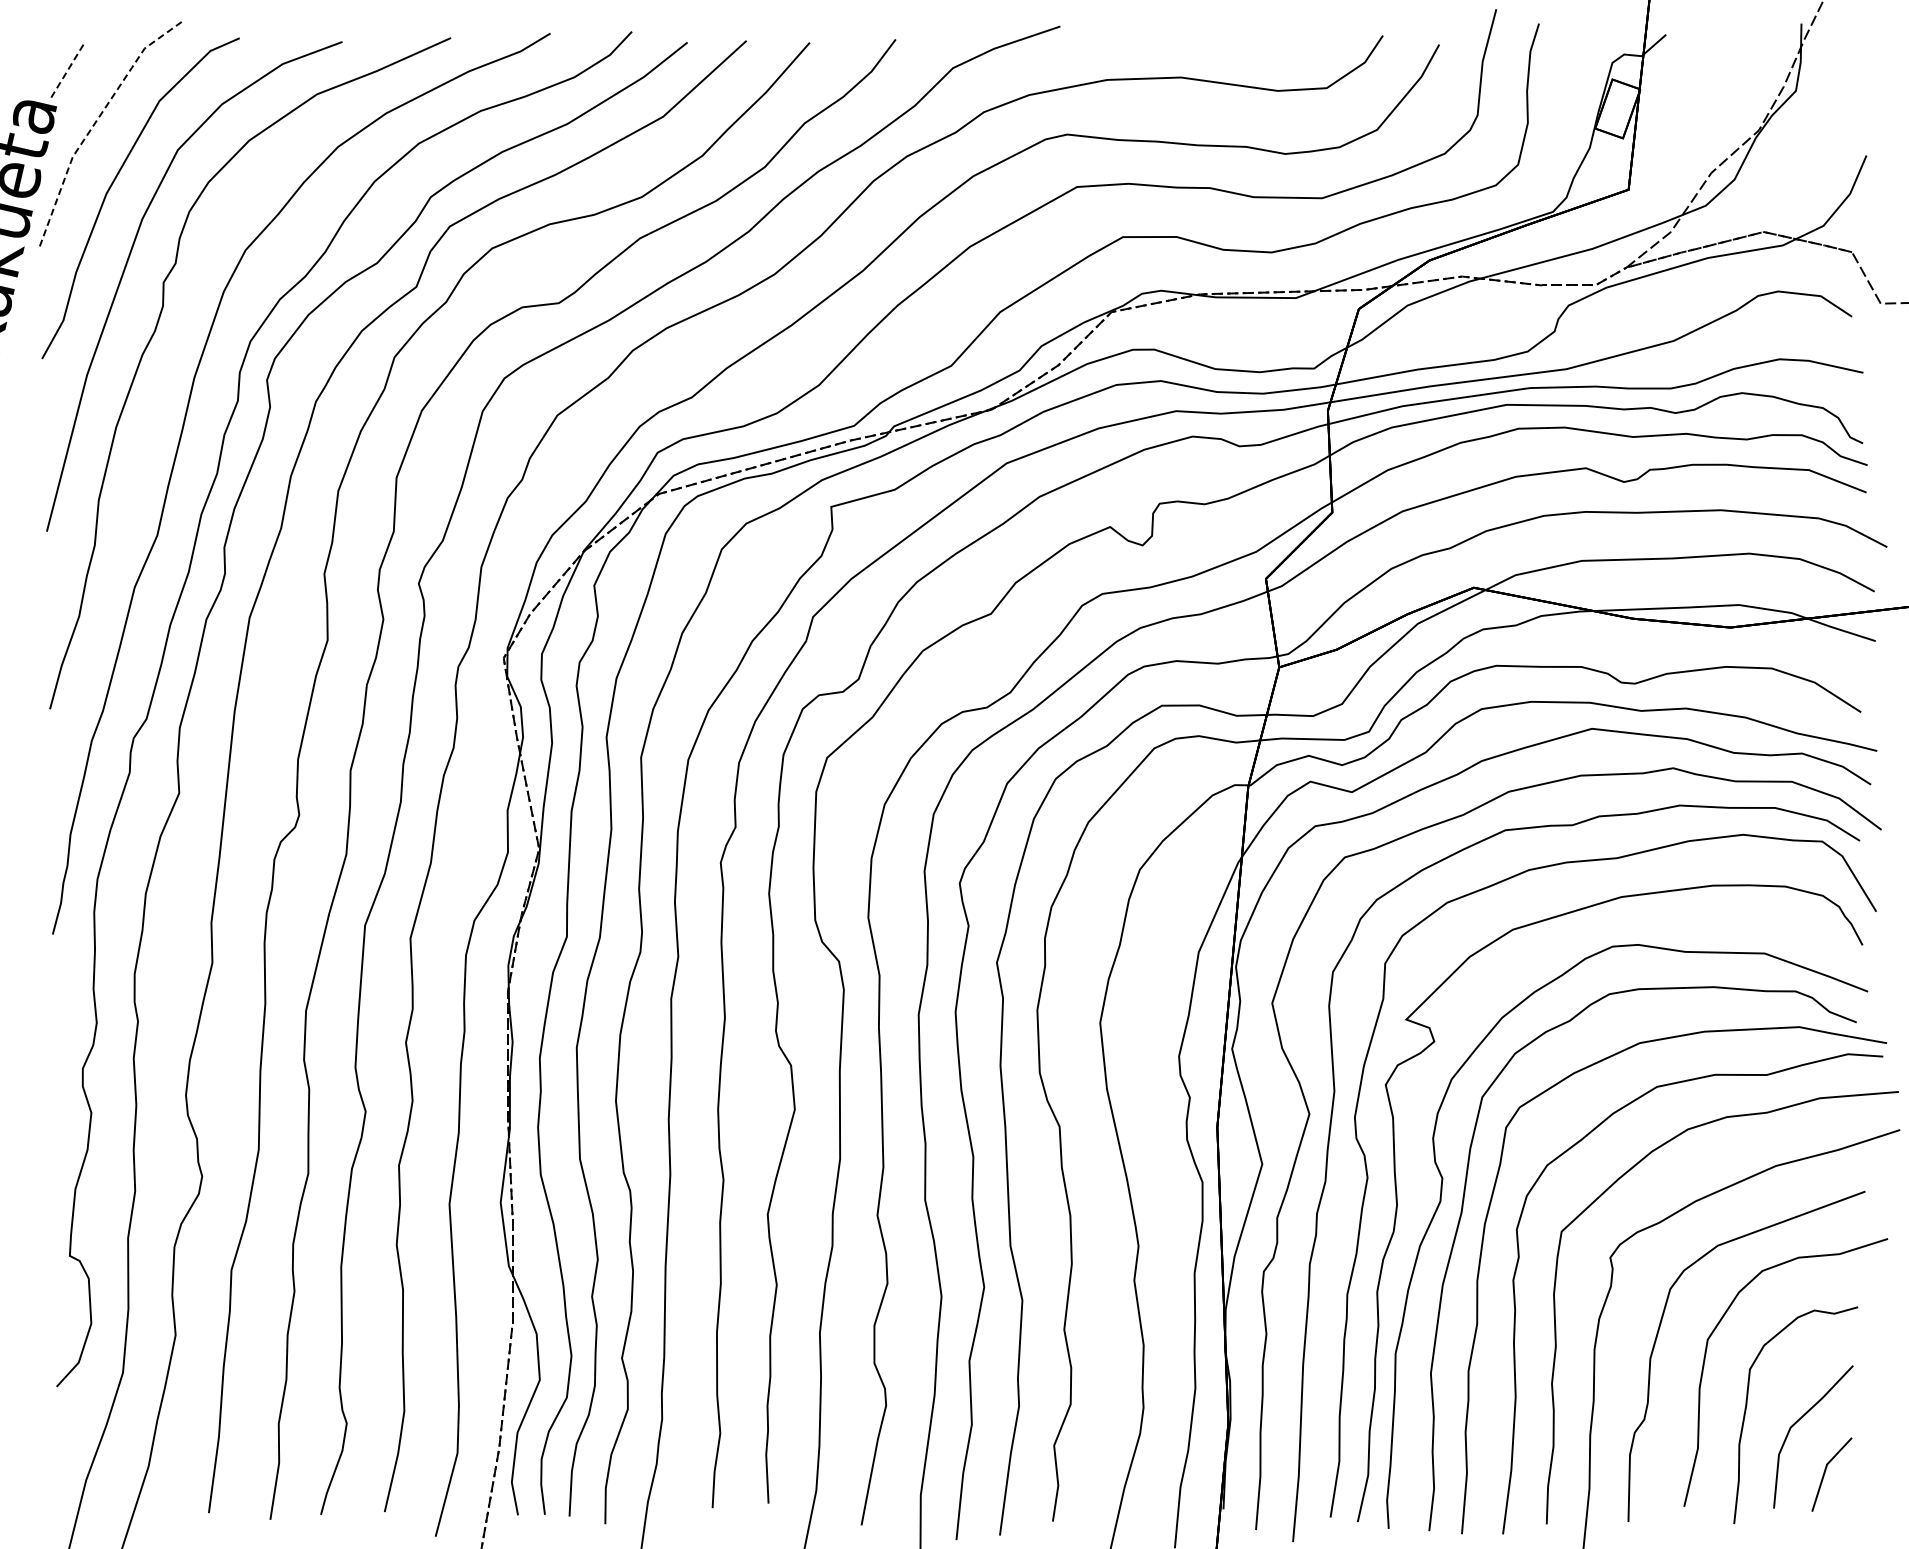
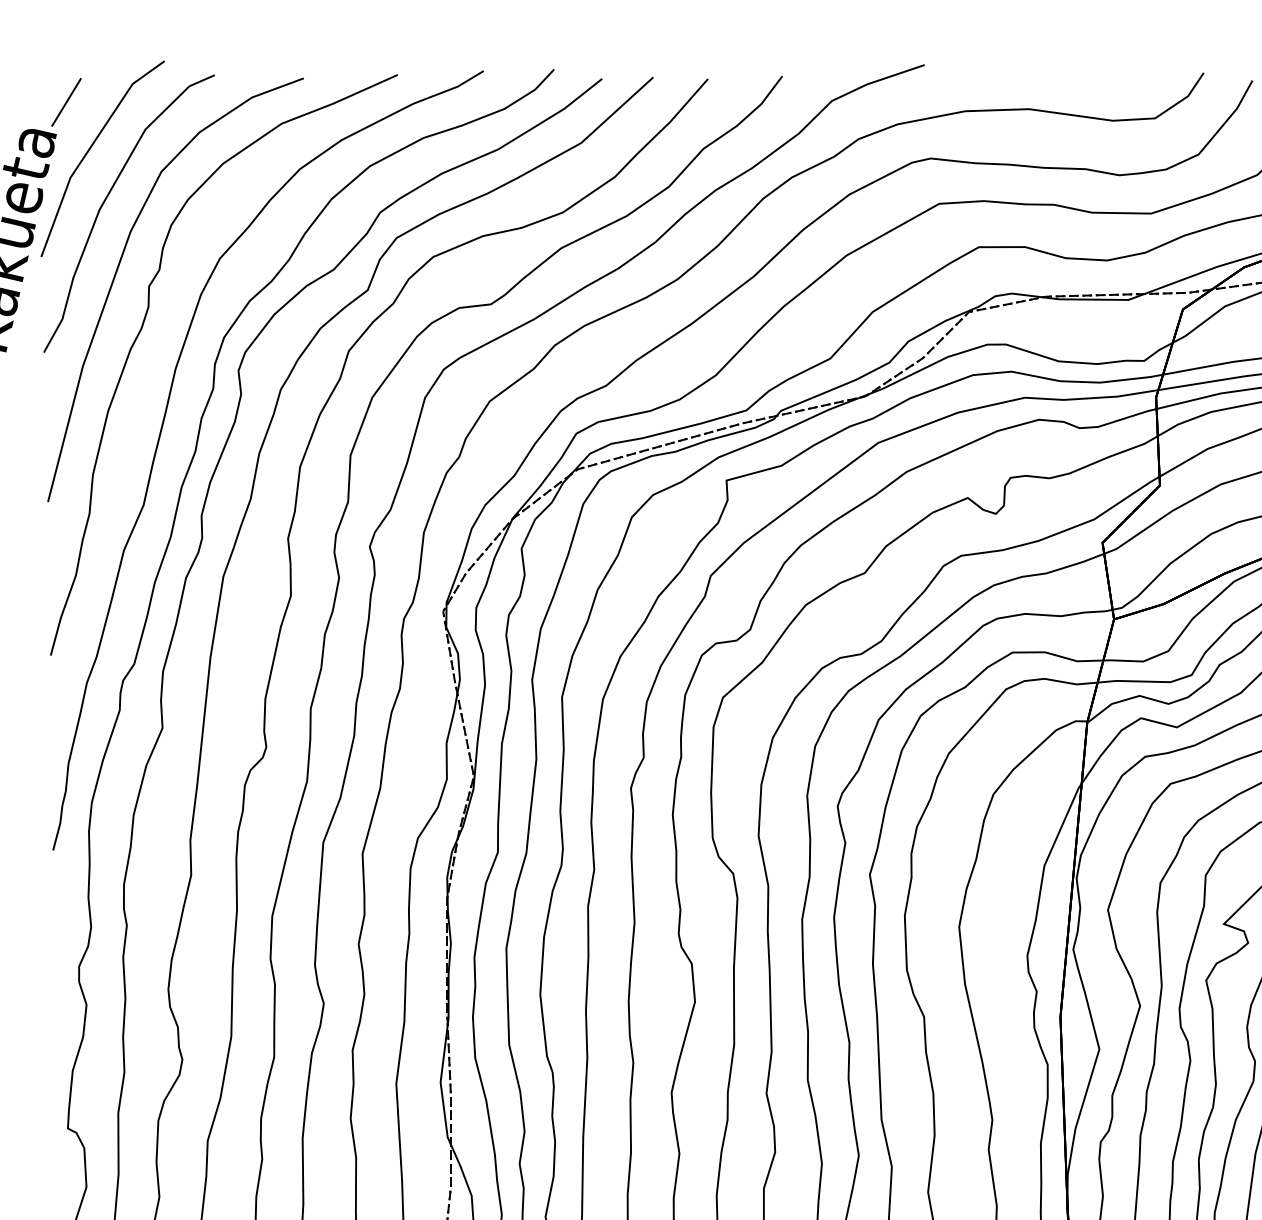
line: (68, 69) -> (66, 102), dashed -> solid
line: (94, 124) -> (89, 149), dashed -> solid

